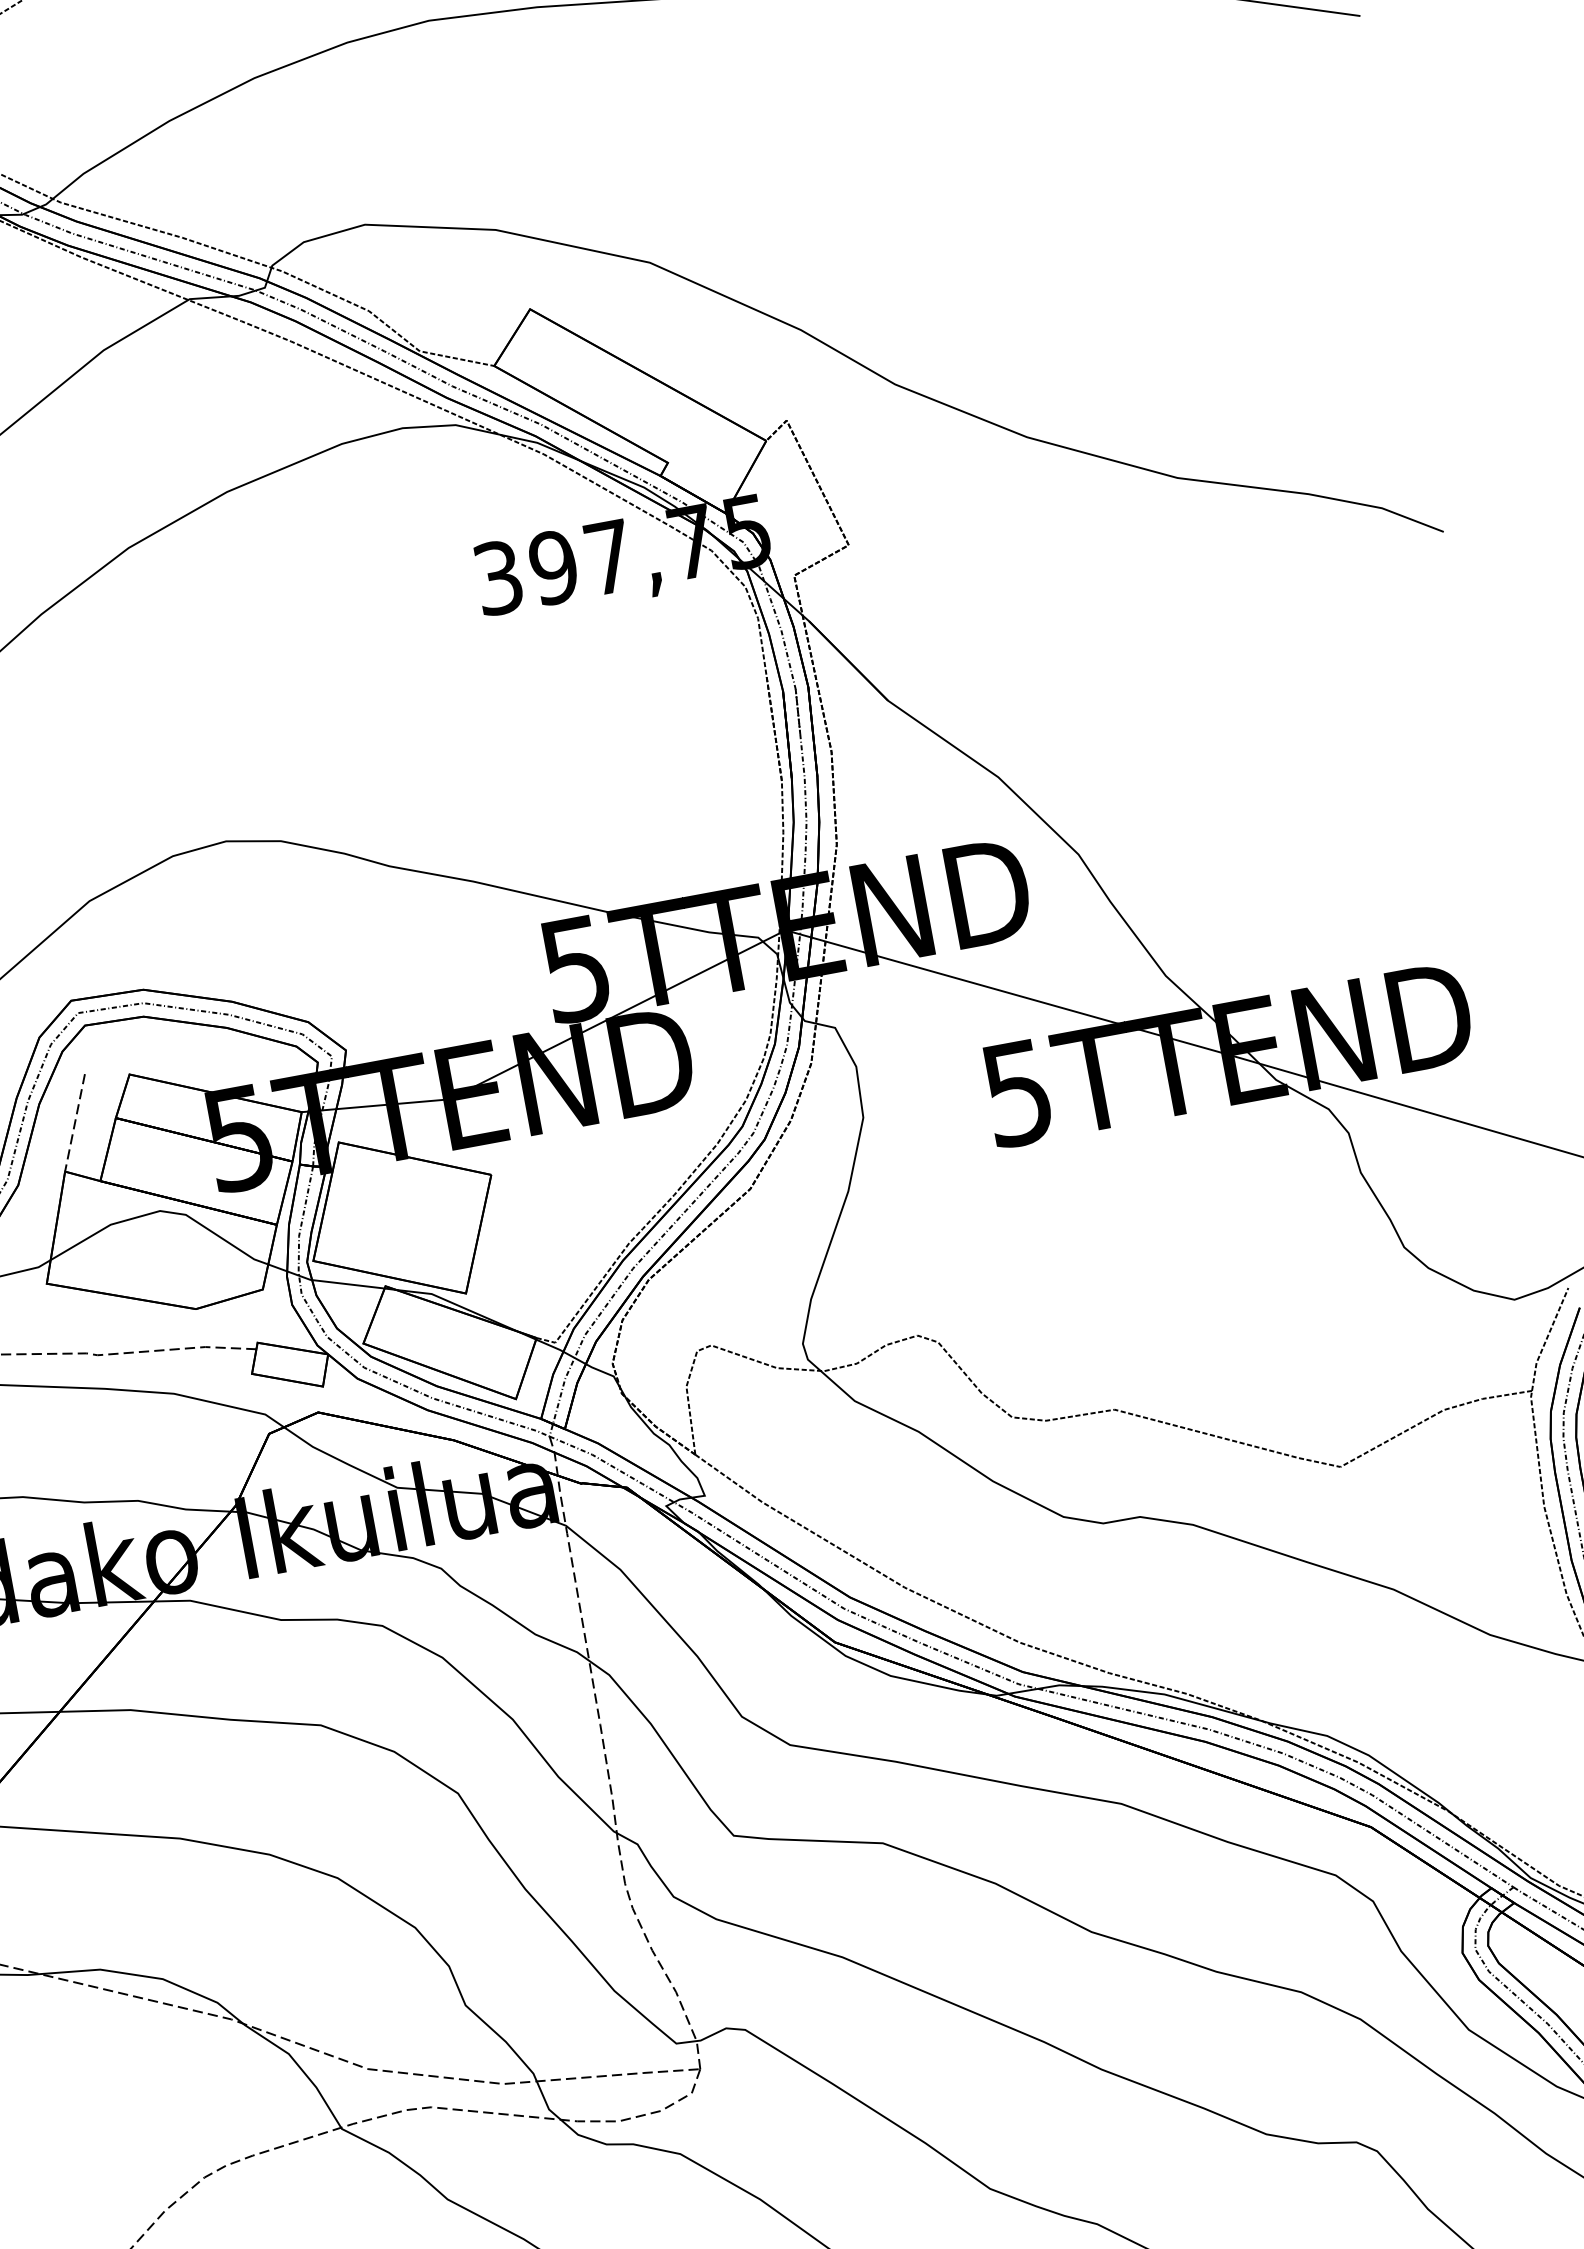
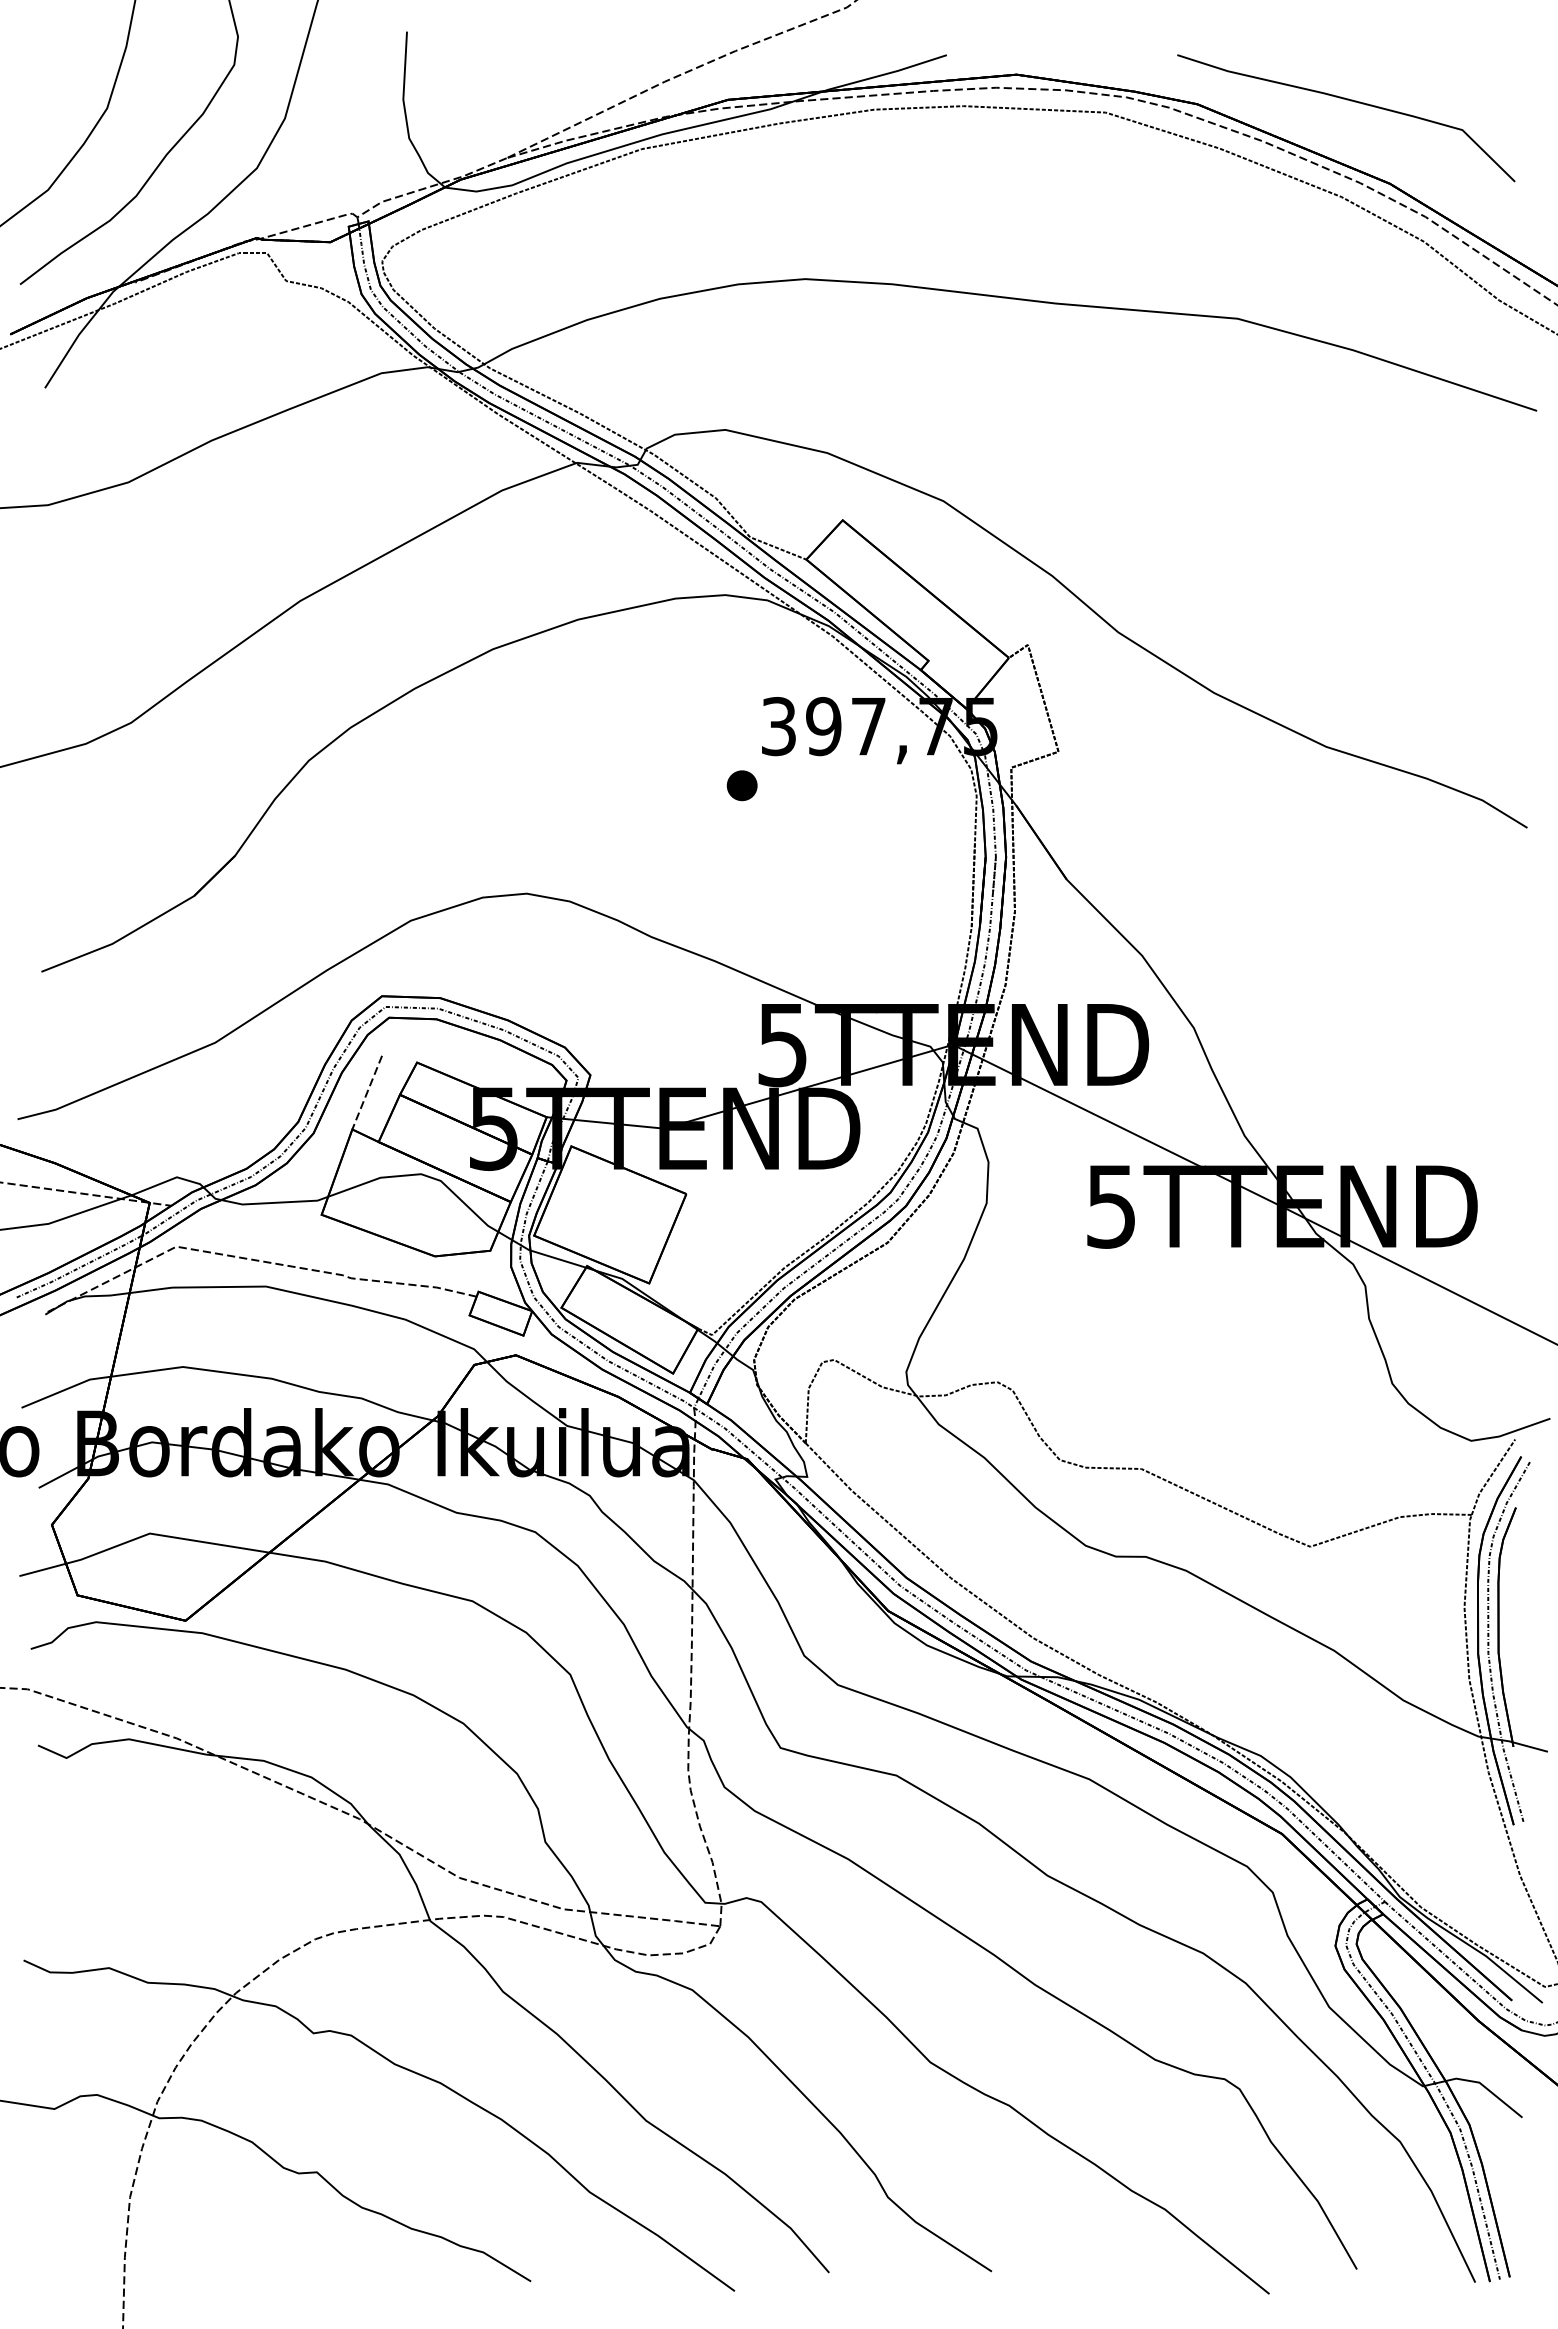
part: (465, 659) -> (741, 785), added

